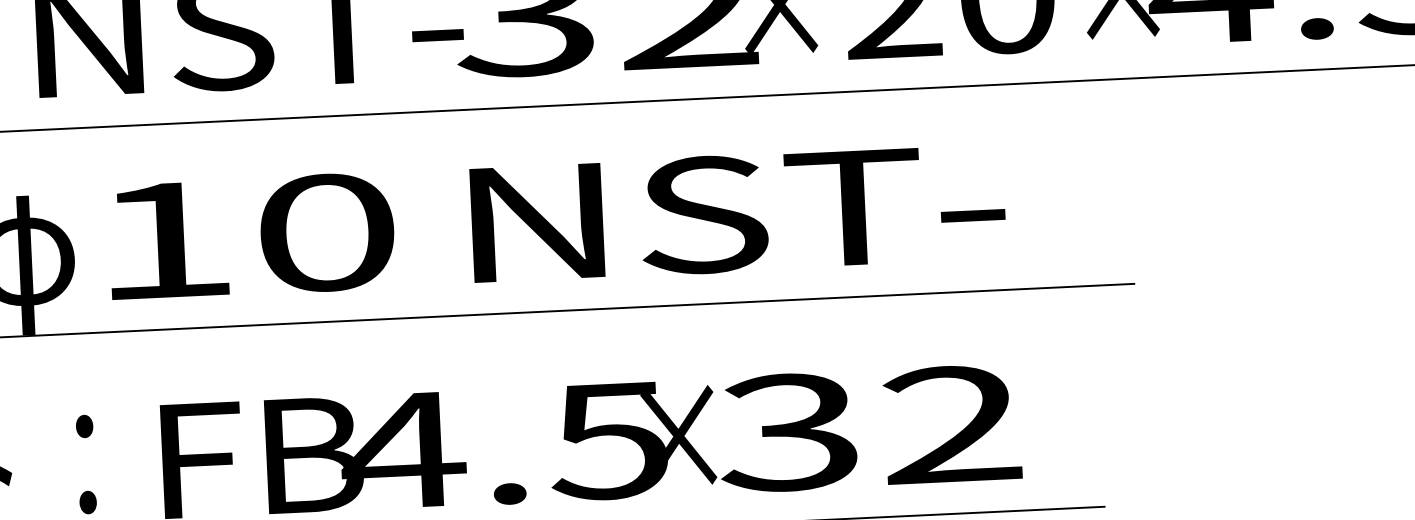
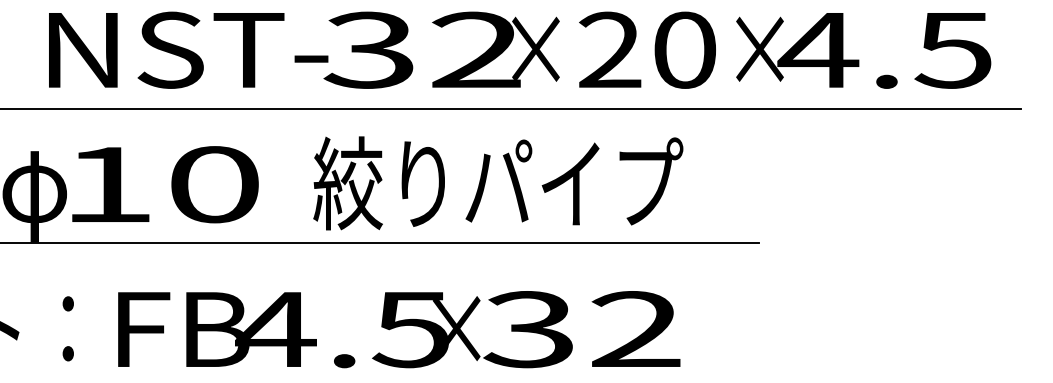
text: (732, 211) -> (498, 183), NST- -> 絞りパイプ
text: (251, 236) -> (165, 184), moved

